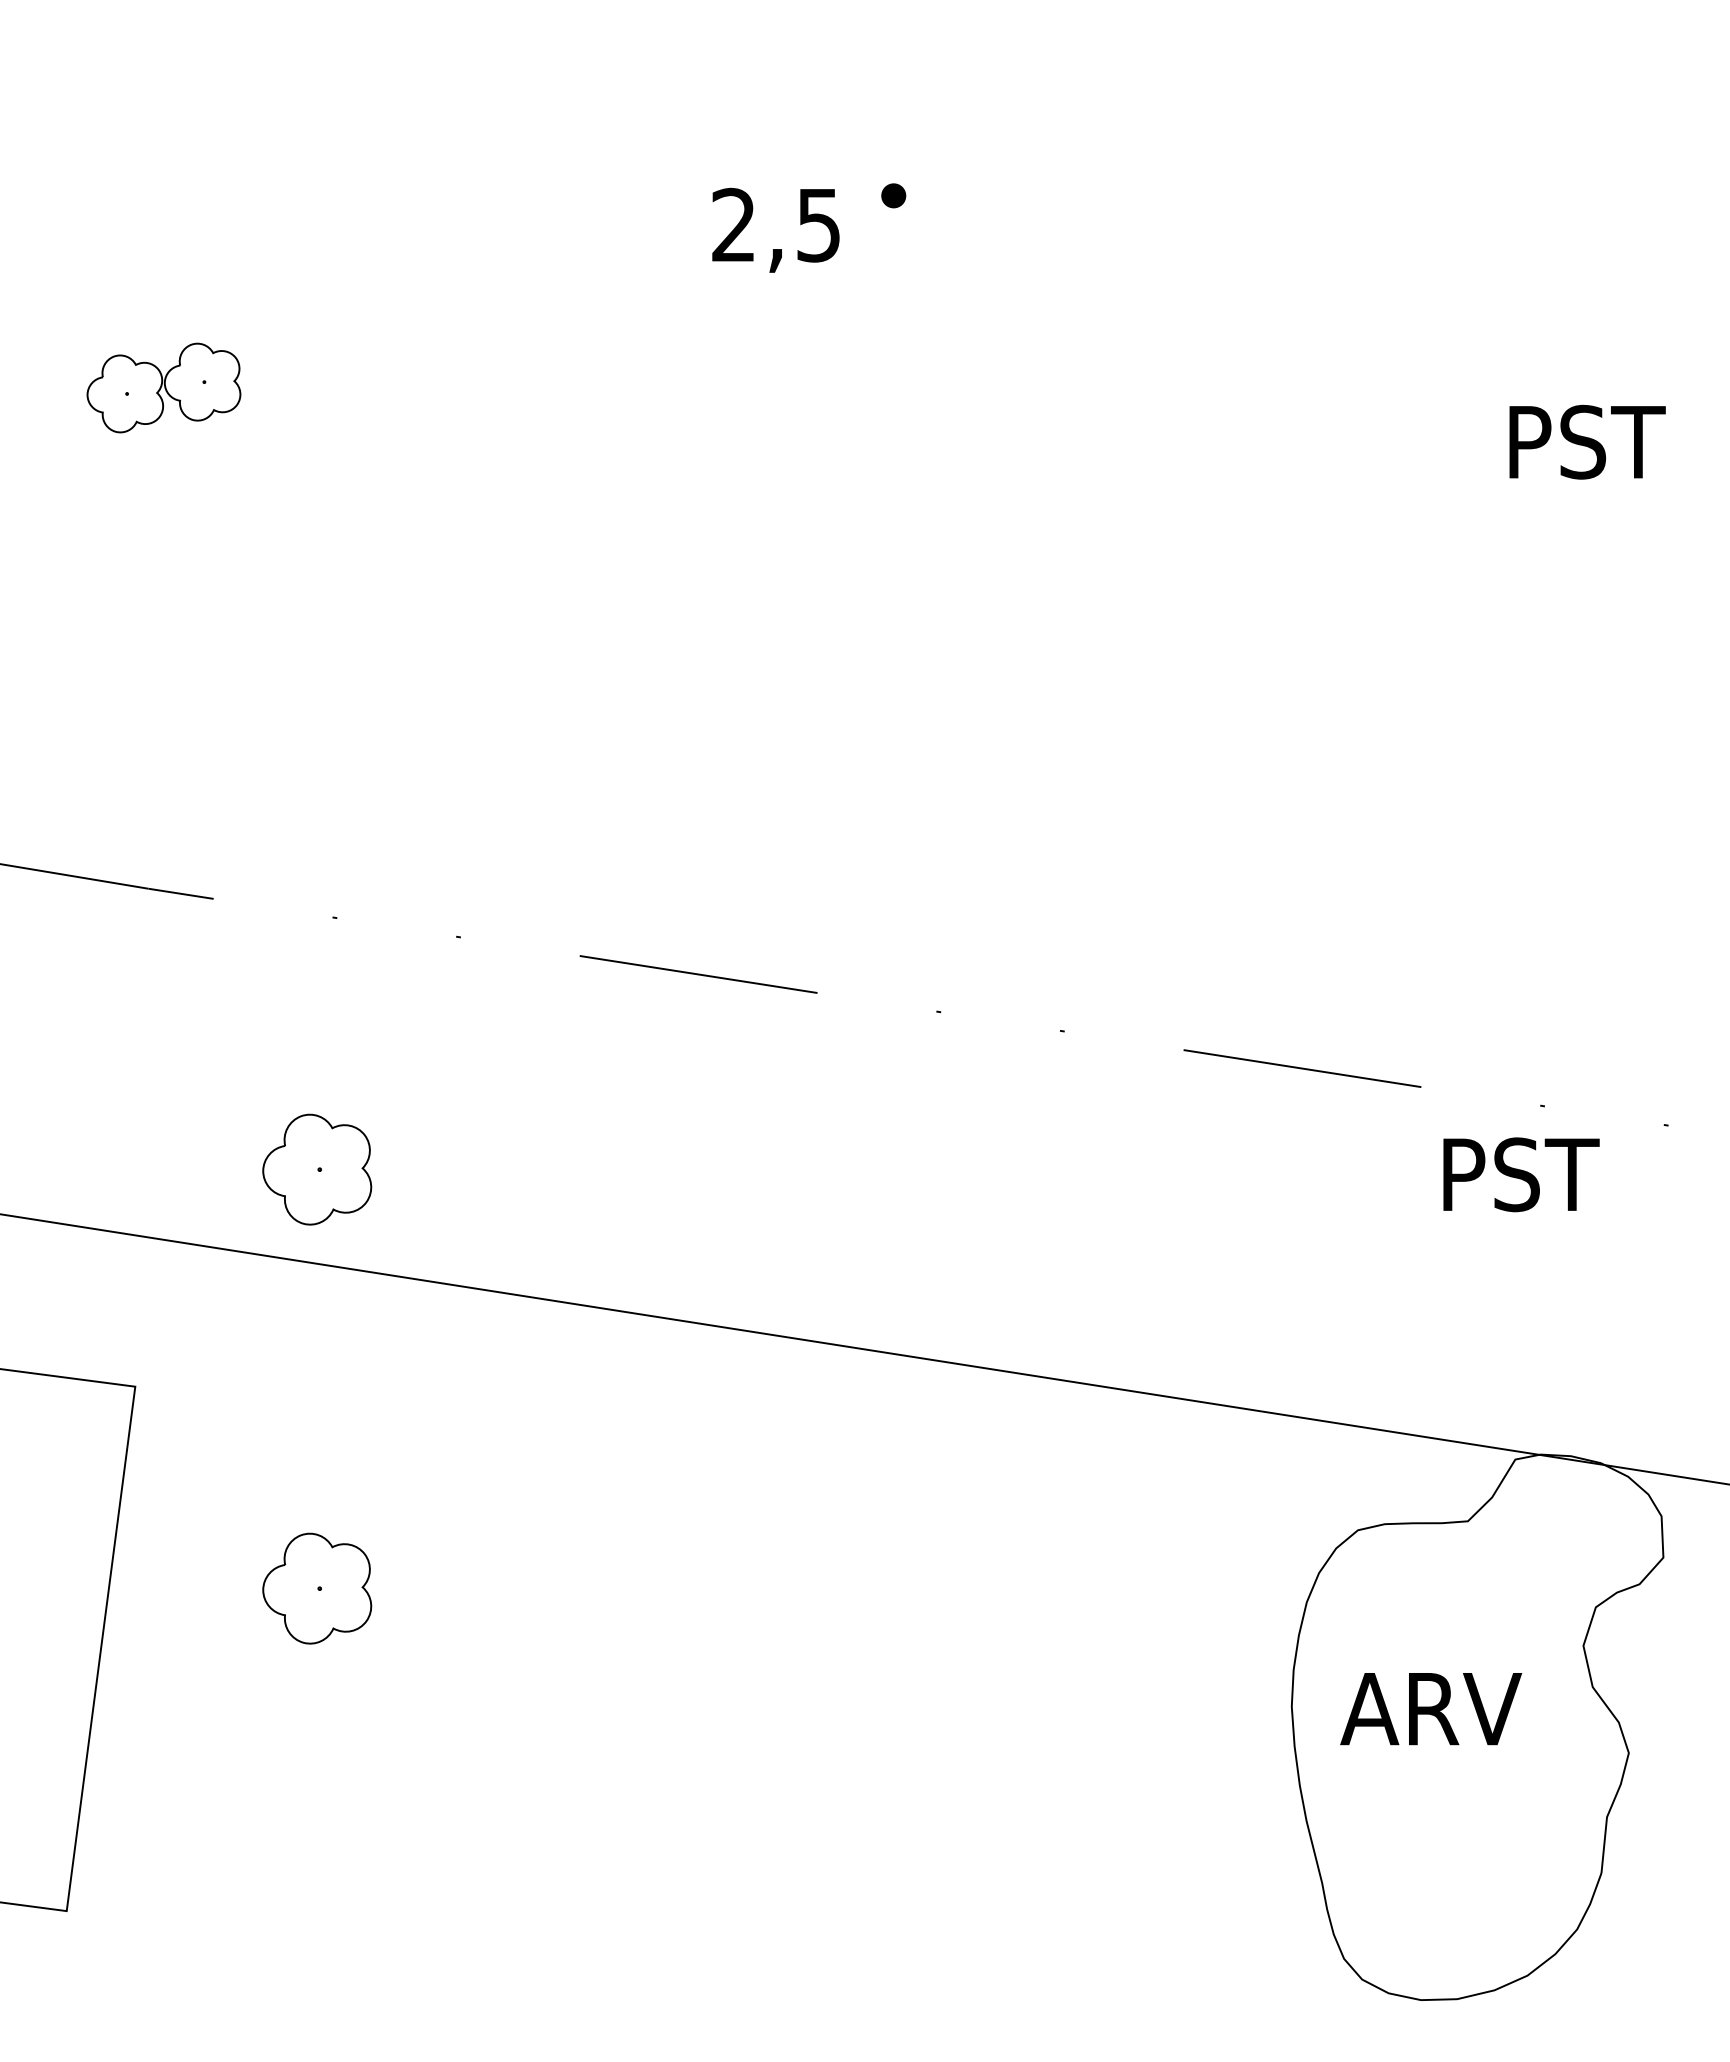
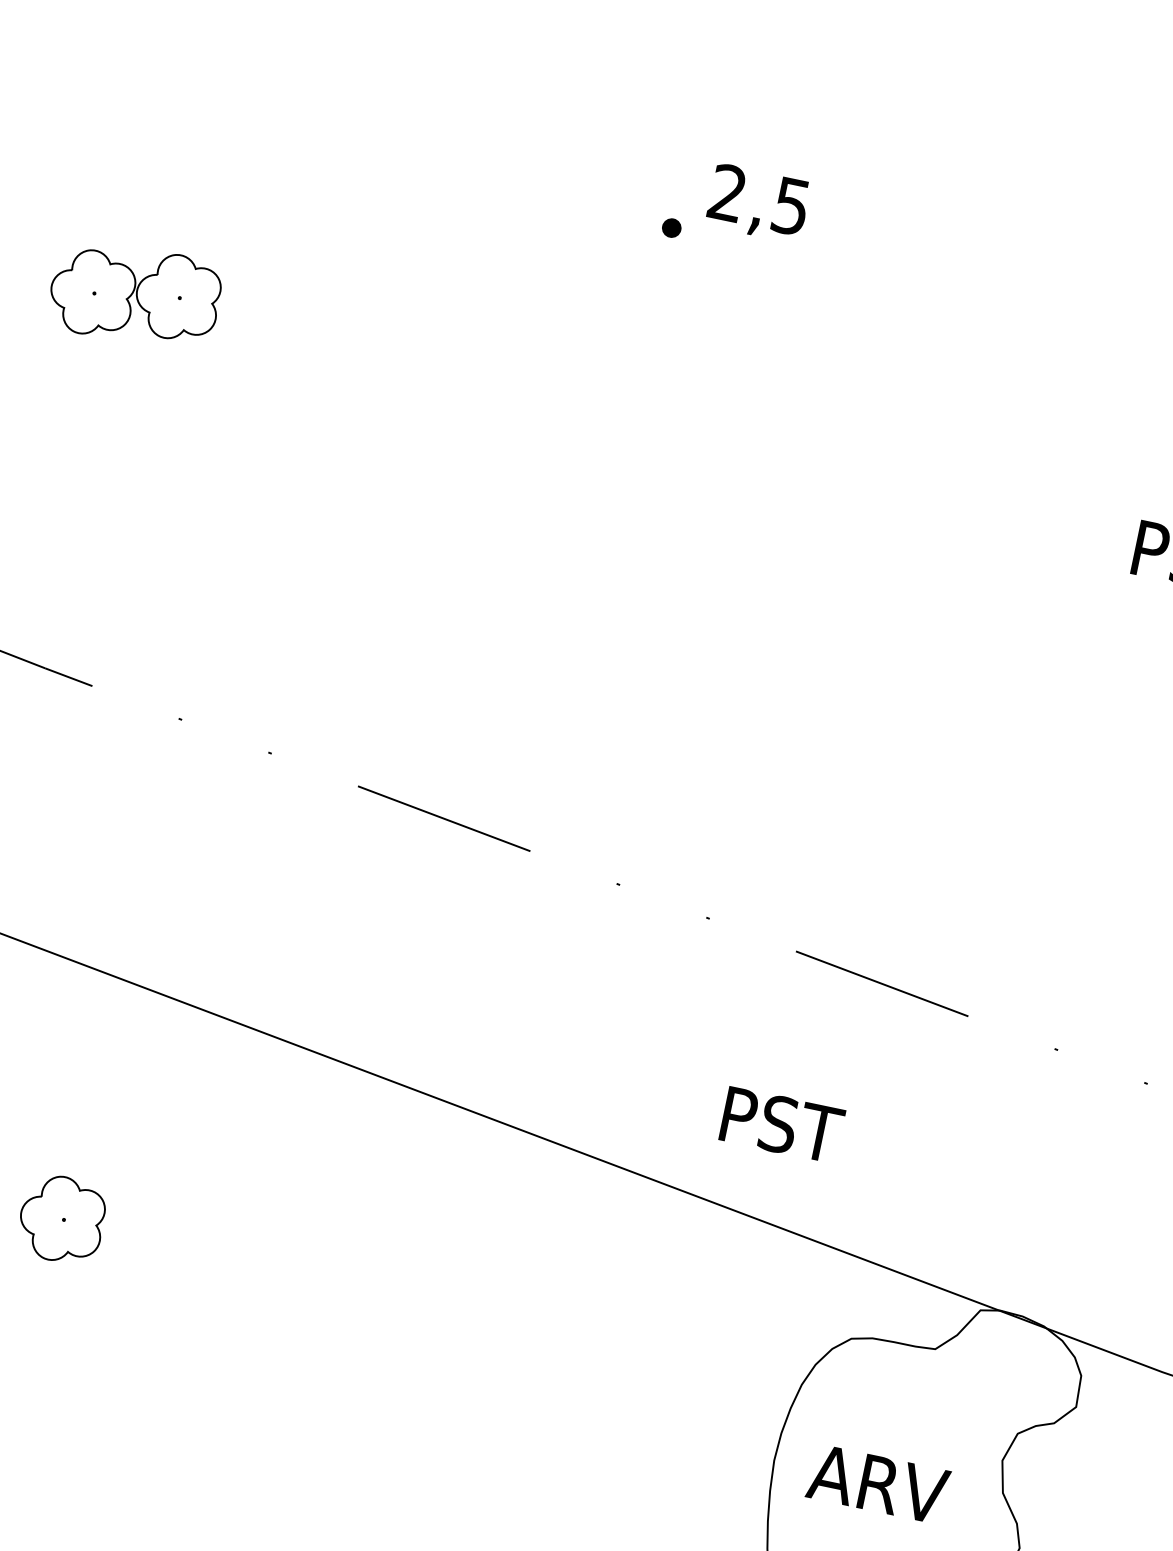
part: (893, 195) -> (671, 227), moved
text: (775, 229) -> (758, 202), moved
part: (163, 387) -> (134, 294), size x1.43
part: (317, 1169) -> (127, 905), removed
text: (1521, 1174) -> (782, 1124), moved

